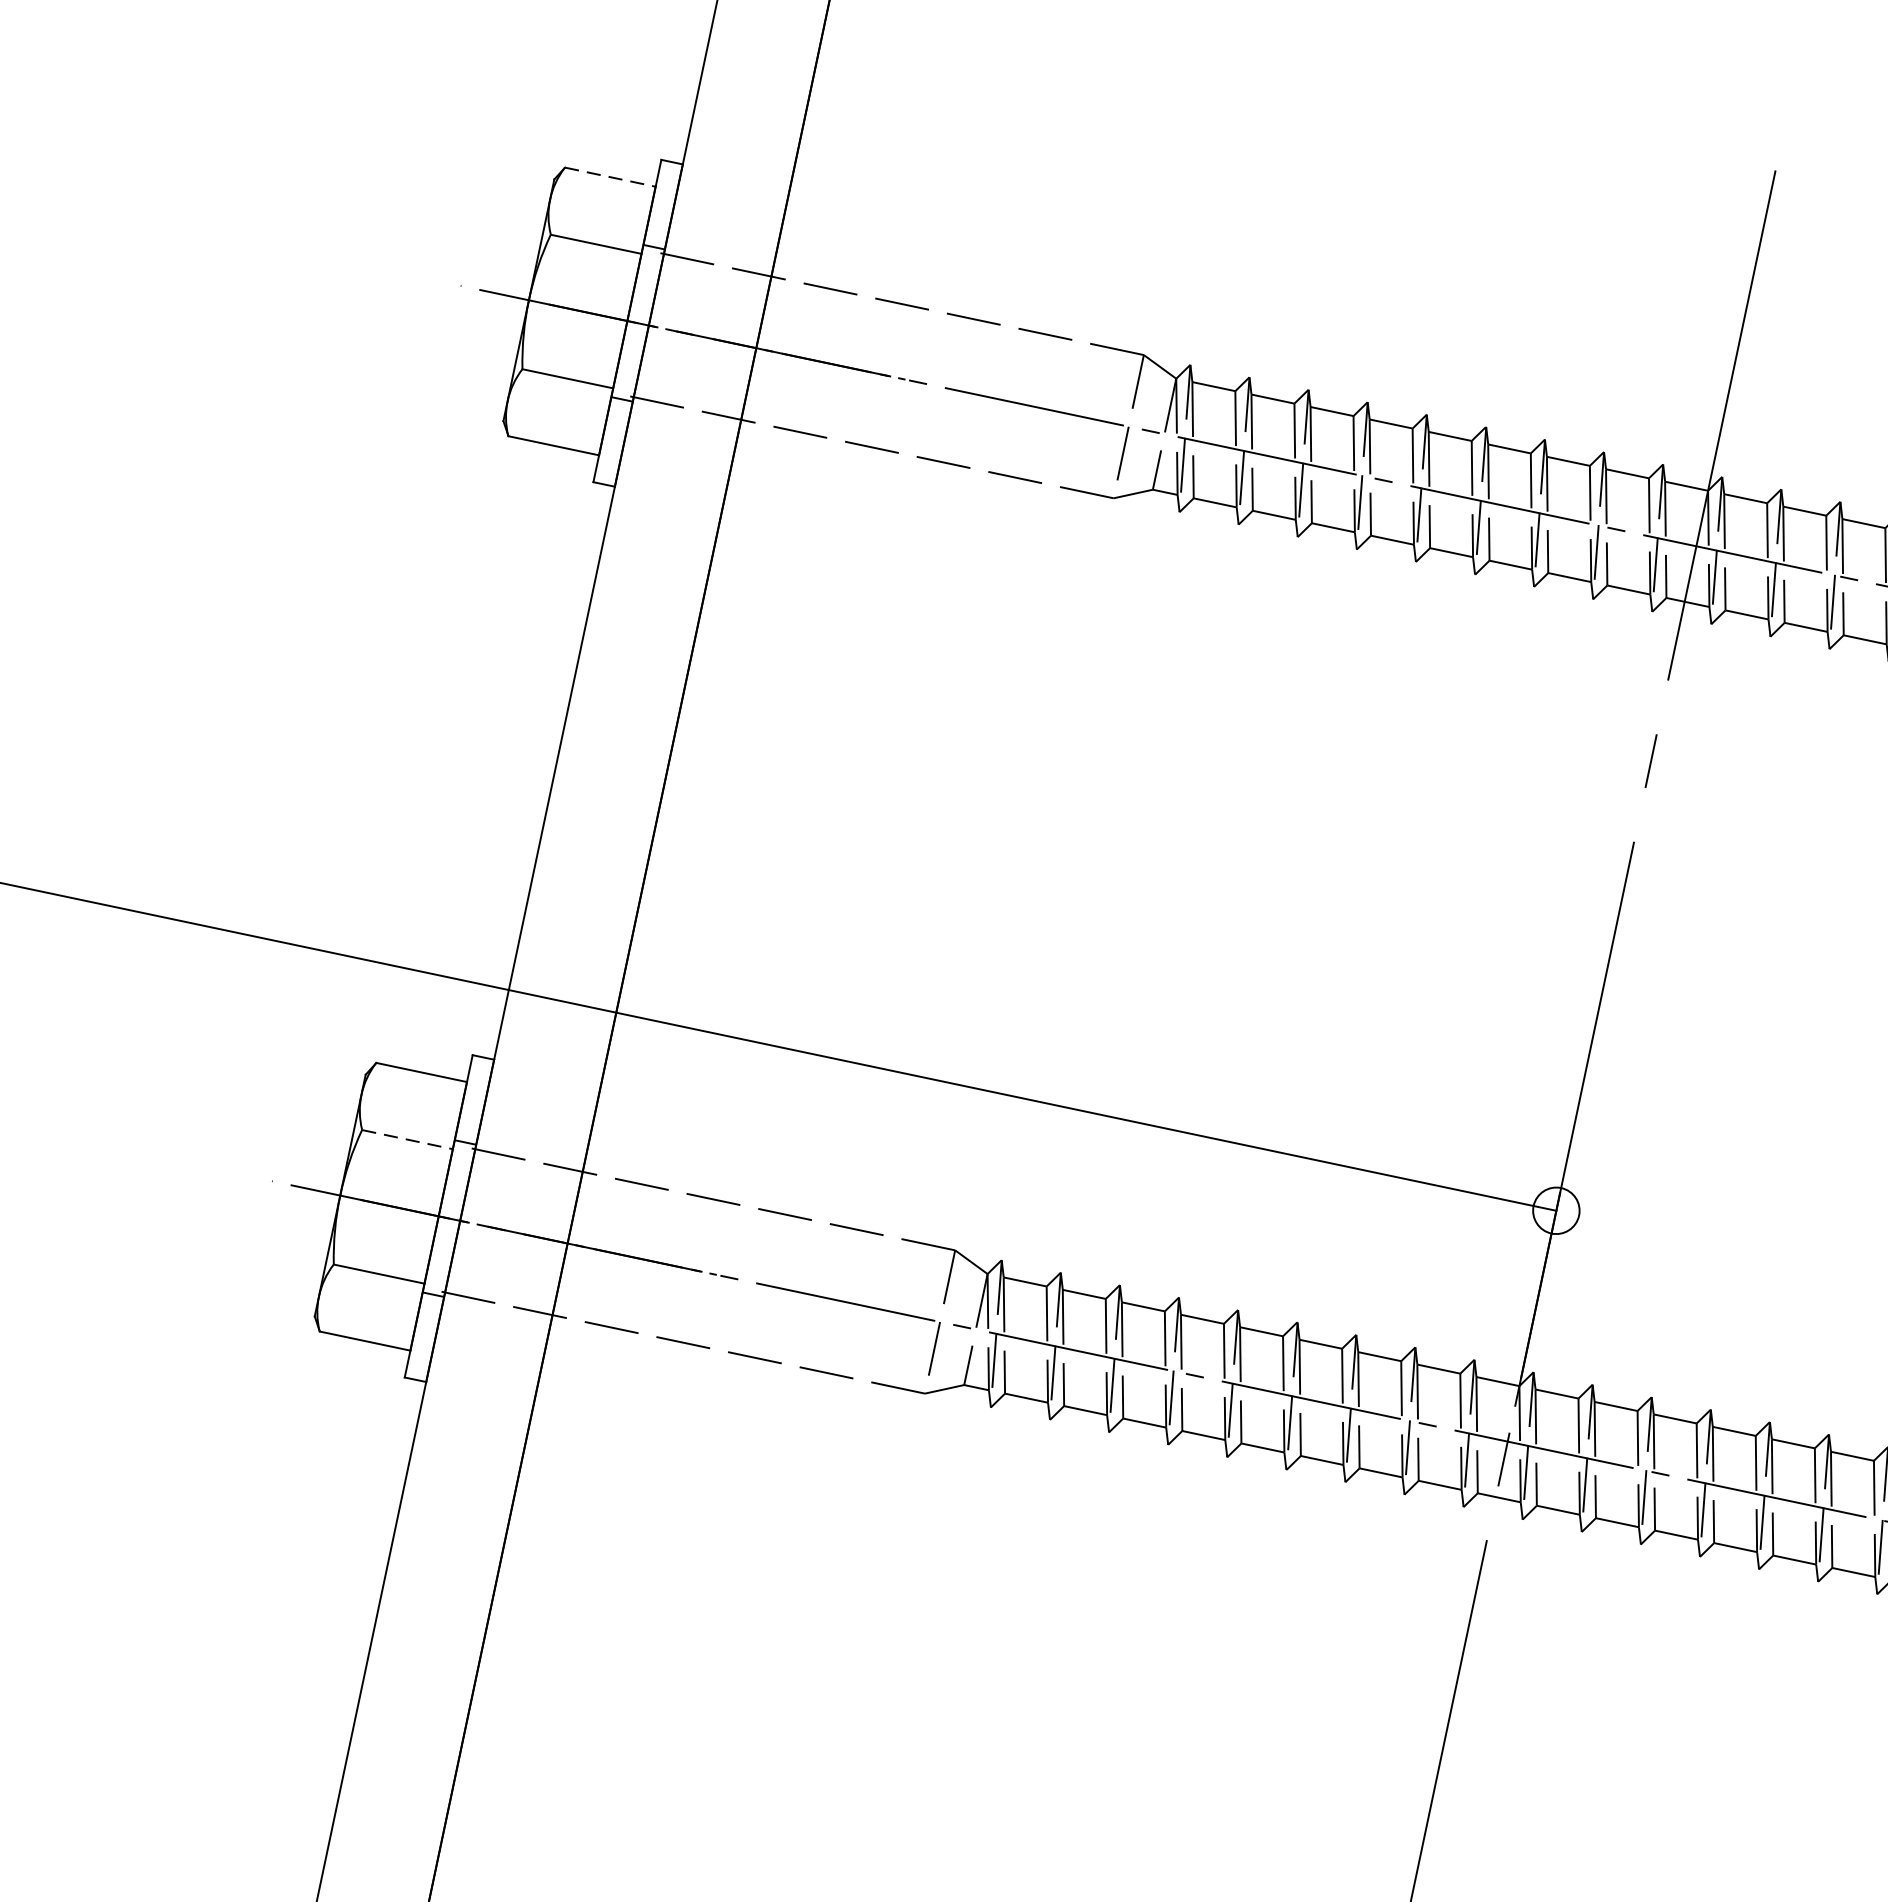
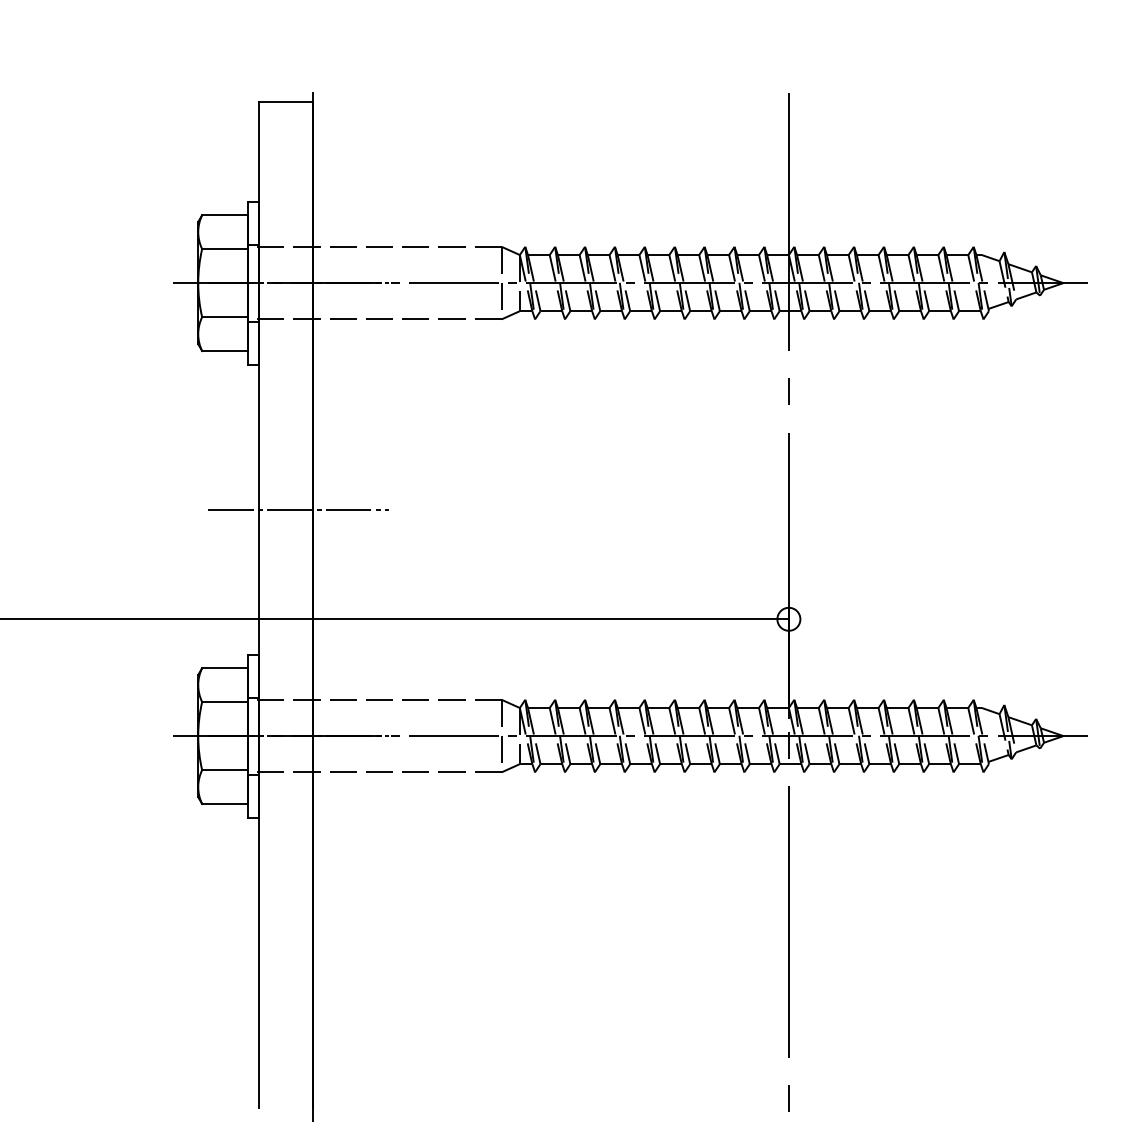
line: (610, 177) -> (225, 215), dashed -> solid
line: (632, 789) -> (298, 509), added
line: (408, 1140) -> (225, 702), dashed -> solid

